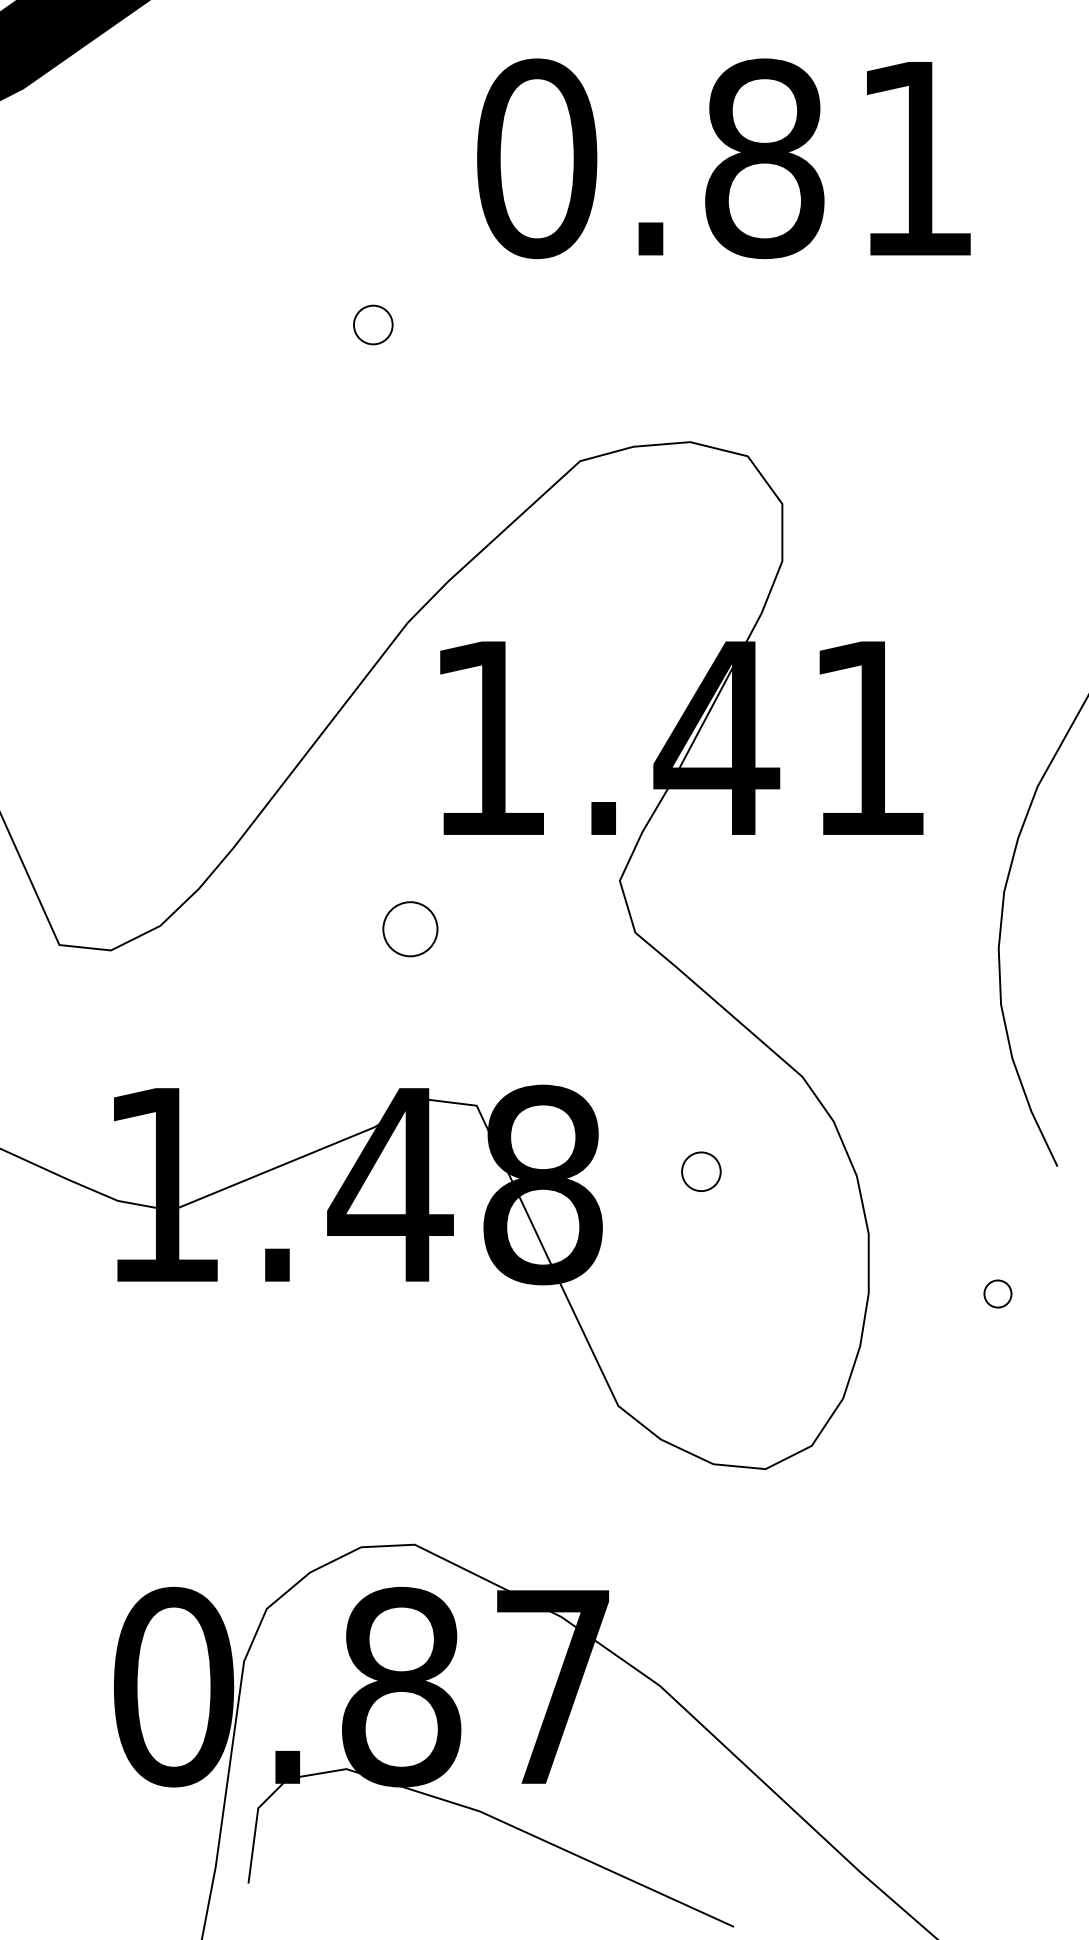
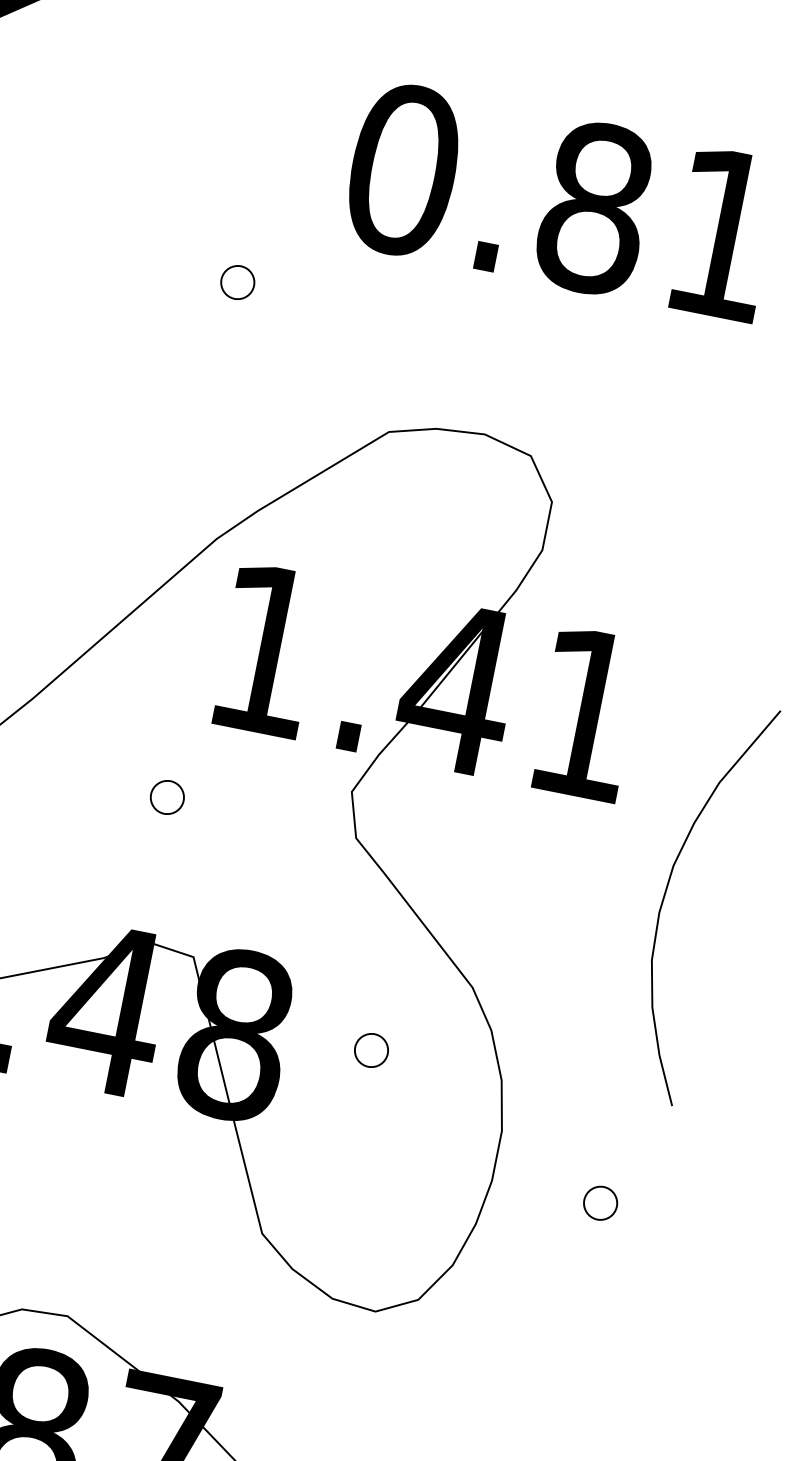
part: (410, 929) -> (167, 797), size x0.71
part: (997, 1293) -> (600, 1202), size x1.43

